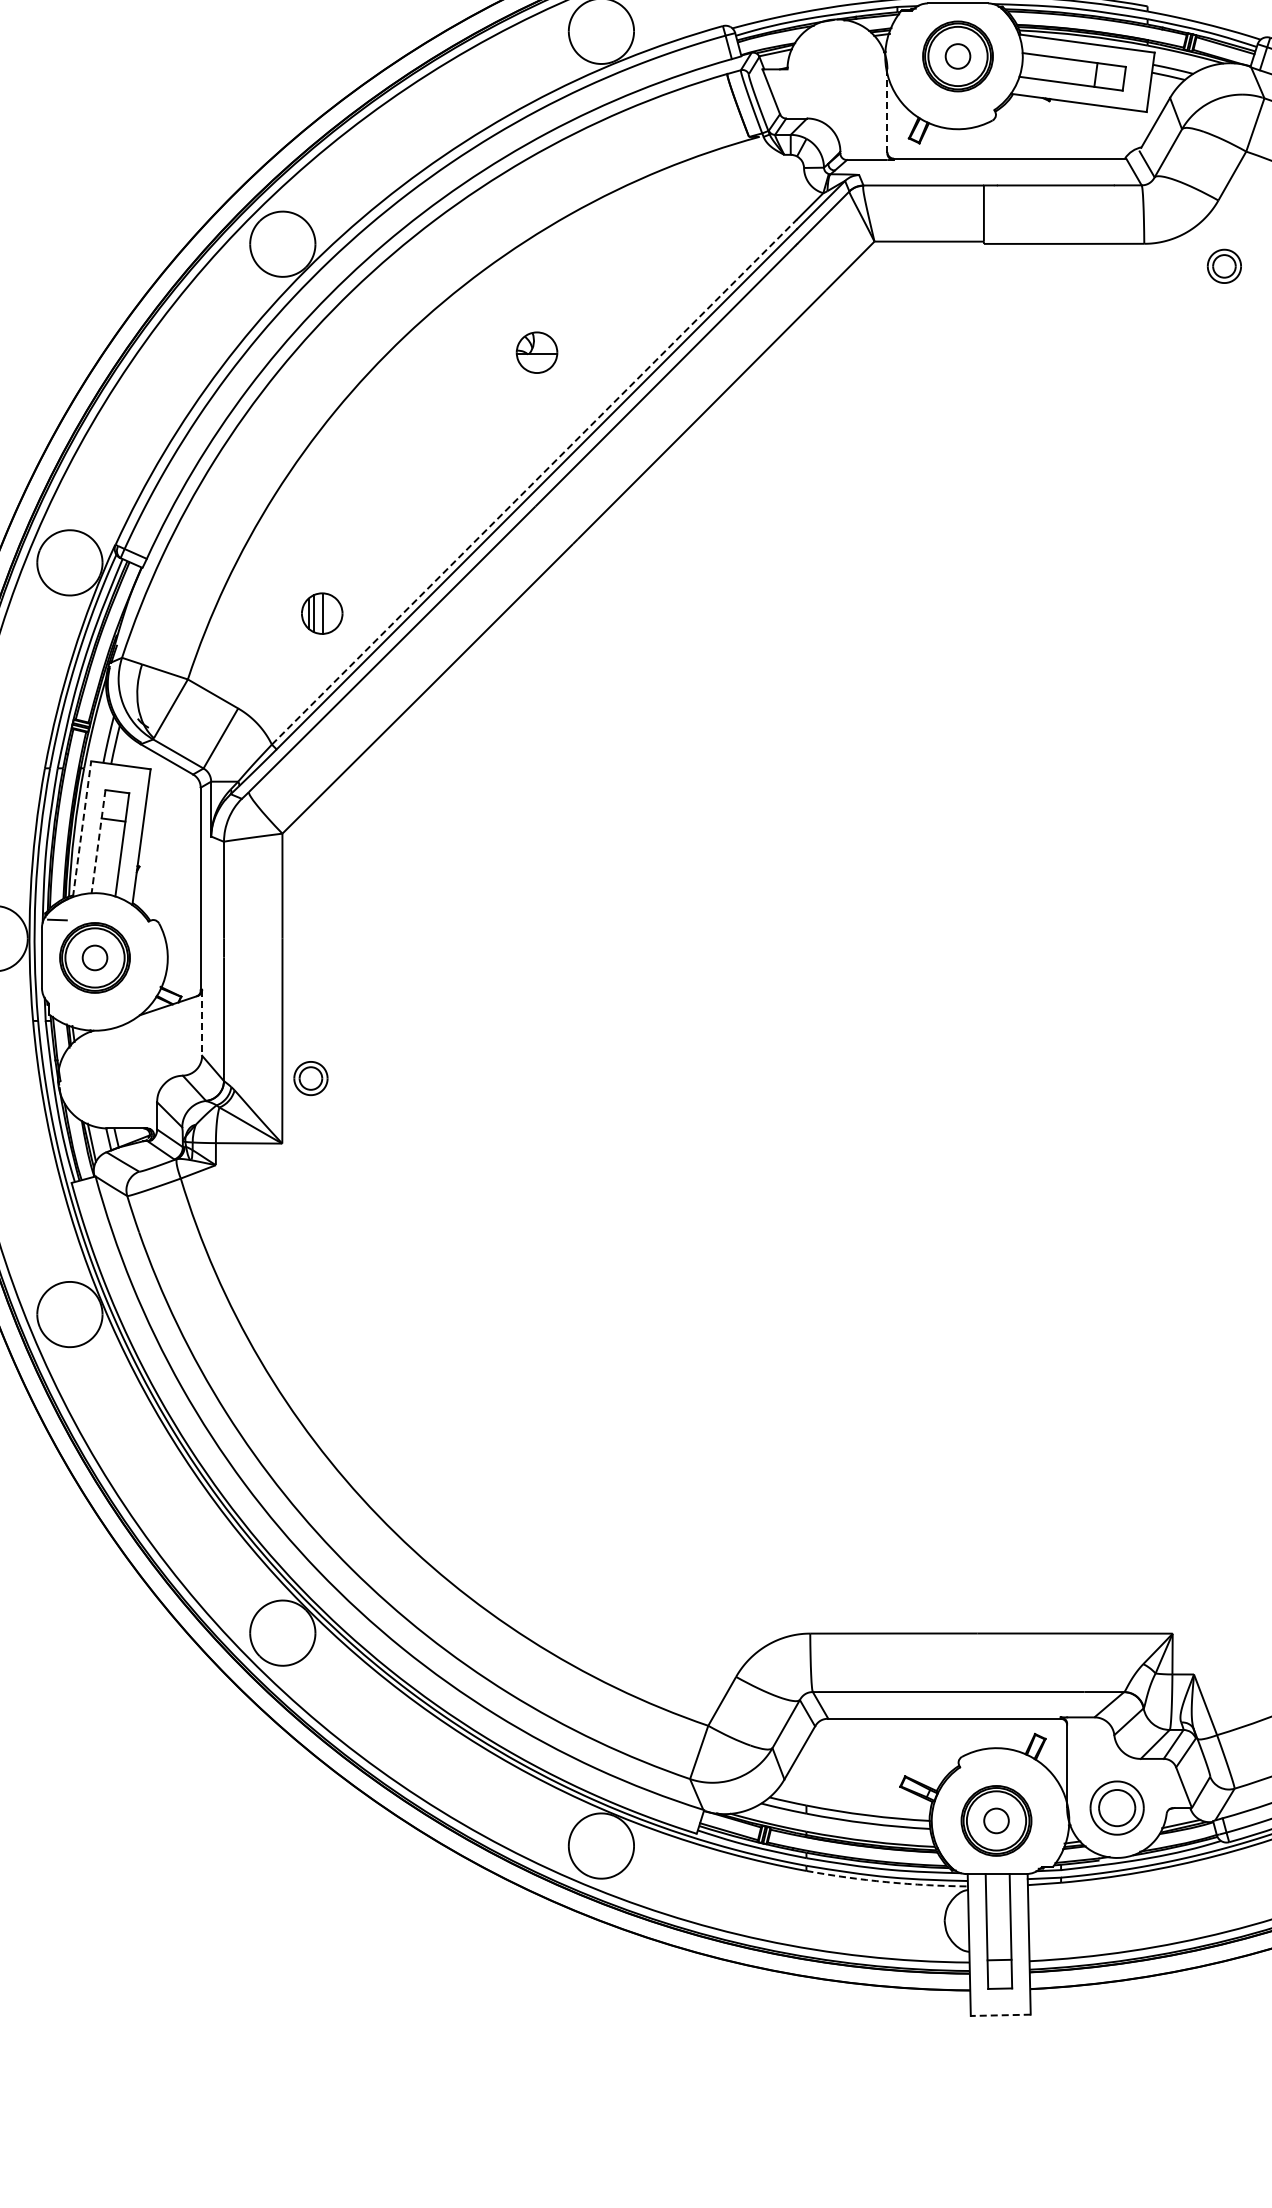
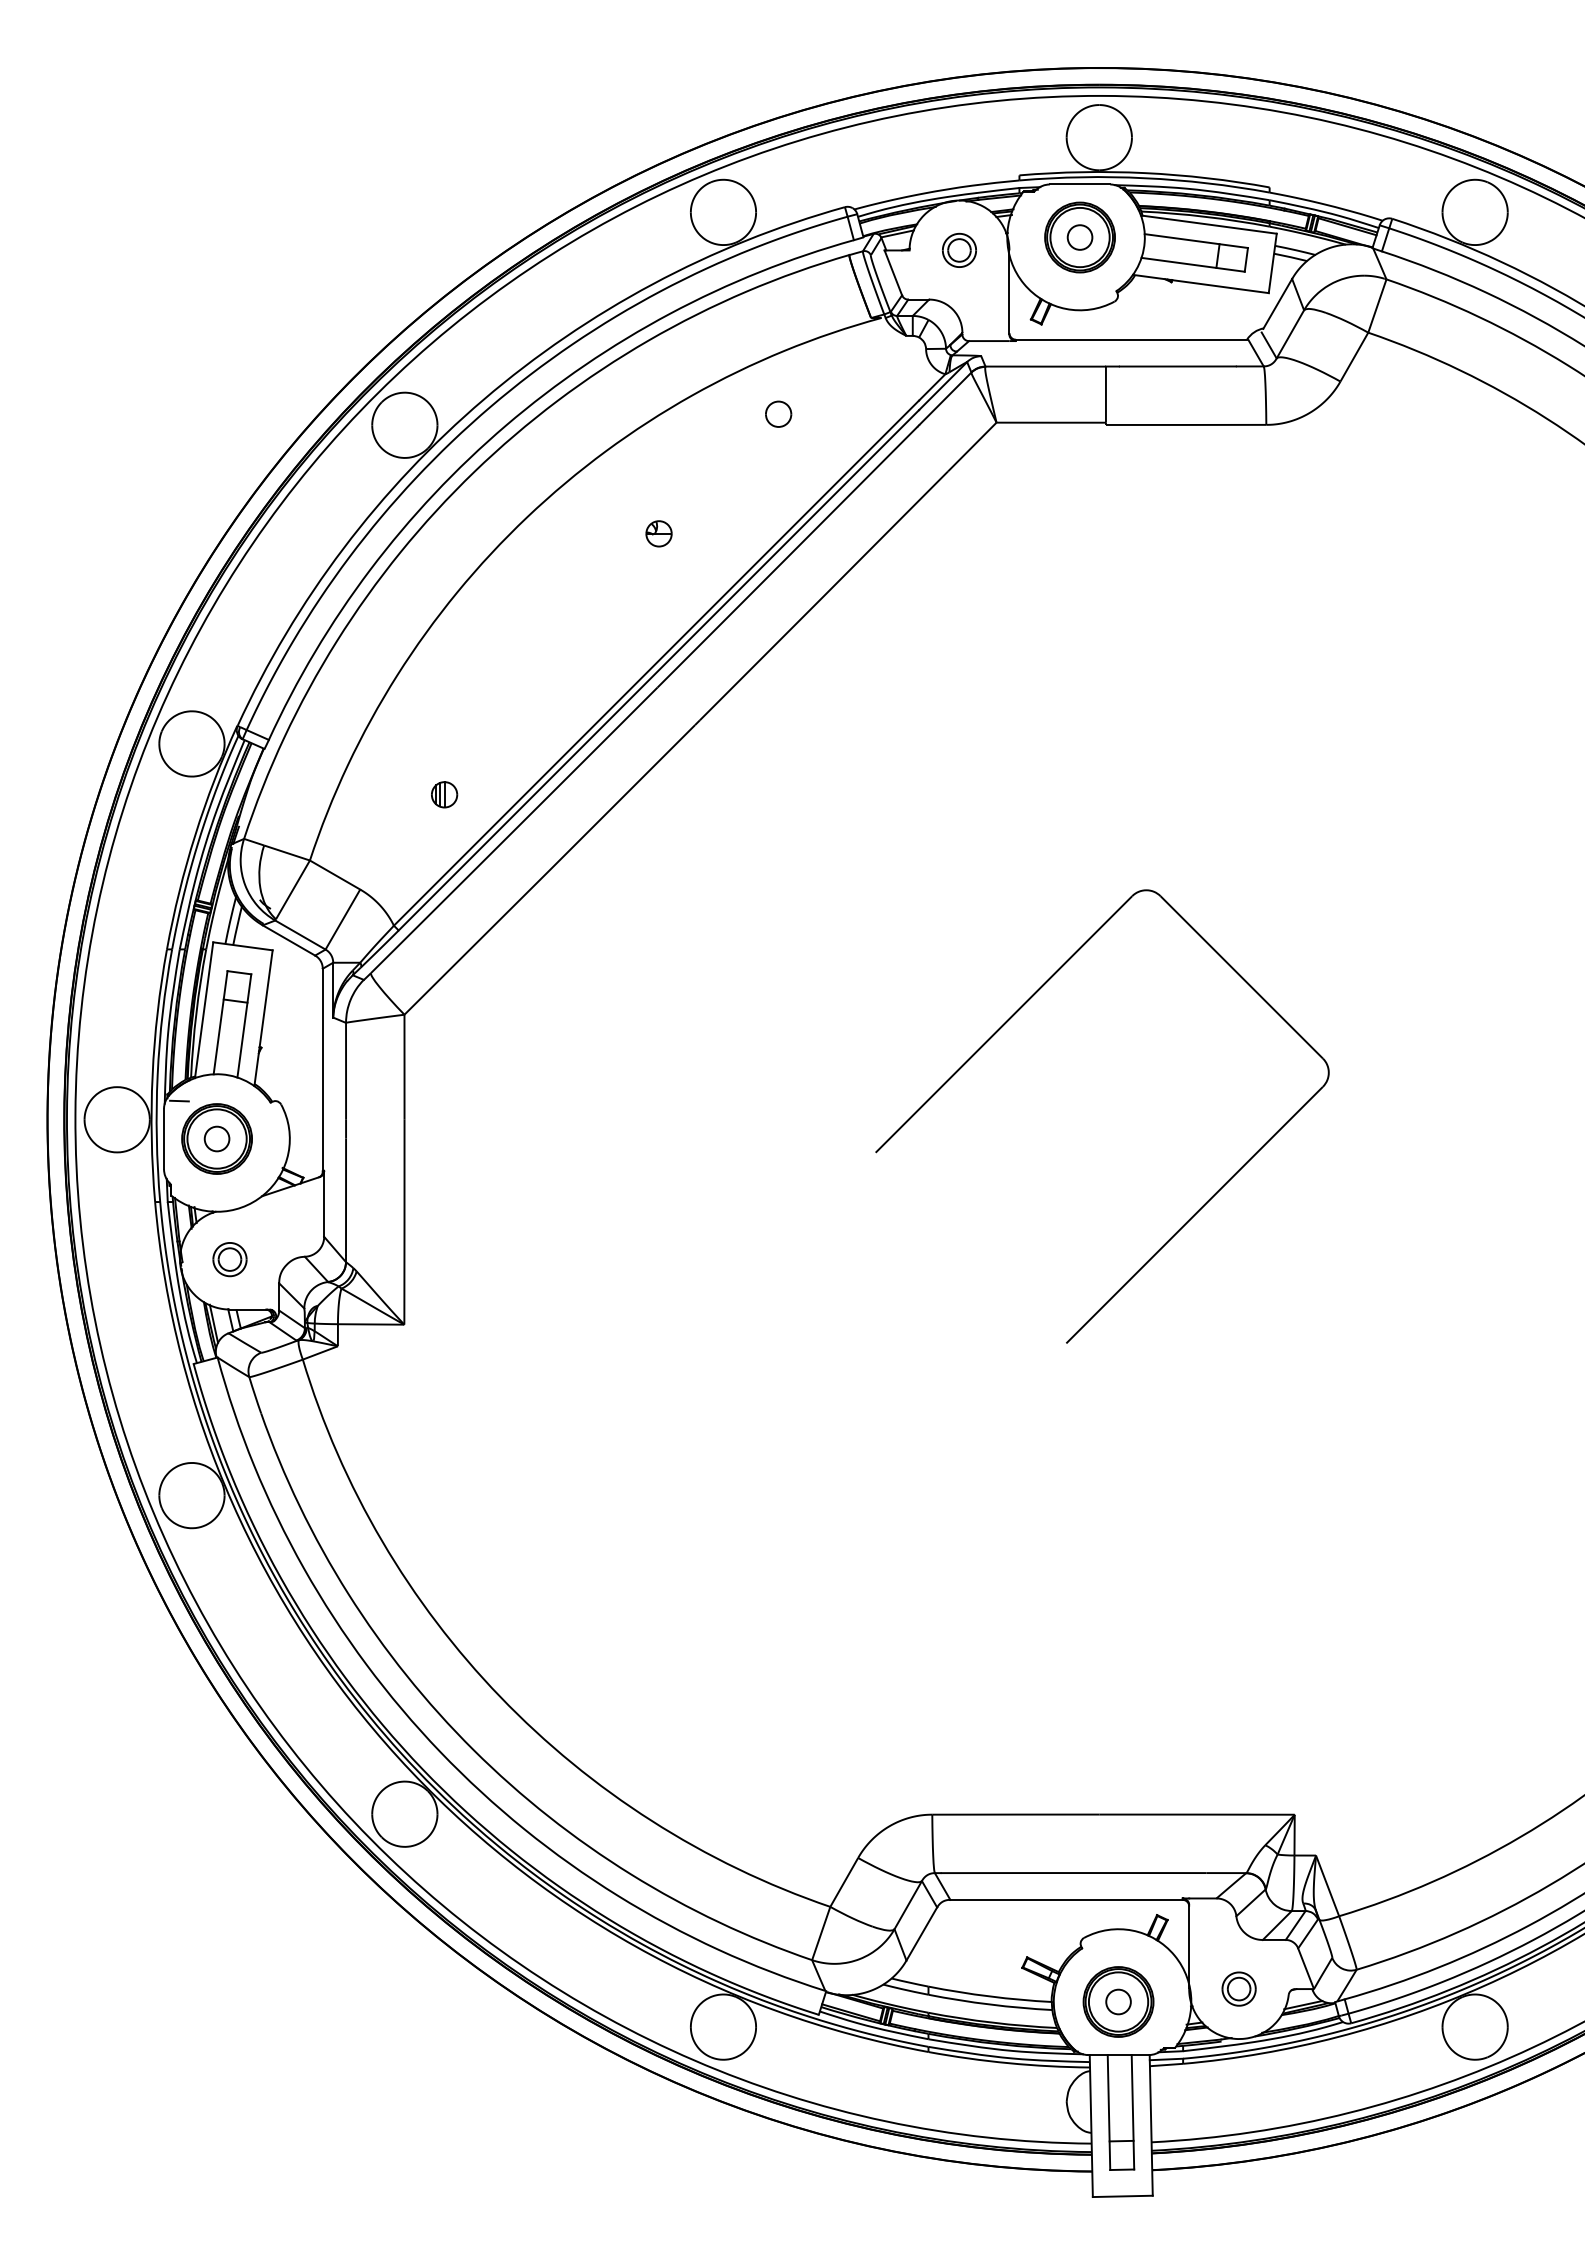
line: (887, 111) -> (1009, 292), dashed -> solid
part: (656, 232) -> (778, 413), added
part: (1224, 265) -> (959, 249), moved
part: (536, 352) -> (658, 533), size x0.62
line: (534, 481) -> (656, 662), dashed -> solid
part: (322, 613) -> (444, 794), size x0.62
line: (82, 828) -> (204, 1009), dashed -> solid
part: (886, 840) -> (1008, 1021), added
line: (98, 842) -> (220, 1023), dashed -> solid
line: (202, 1023) -> (324, 1204), dashed -> solid
part: (310, 1078) -> (229, 1259), moved
part: (1116, 1807) -> (1238, 1988), size x0.62
arc: (886, 1882) -> (1008, 2063), dashed -> solid
line: (1000, 2015) -> (1122, 2196), dashed -> solid

